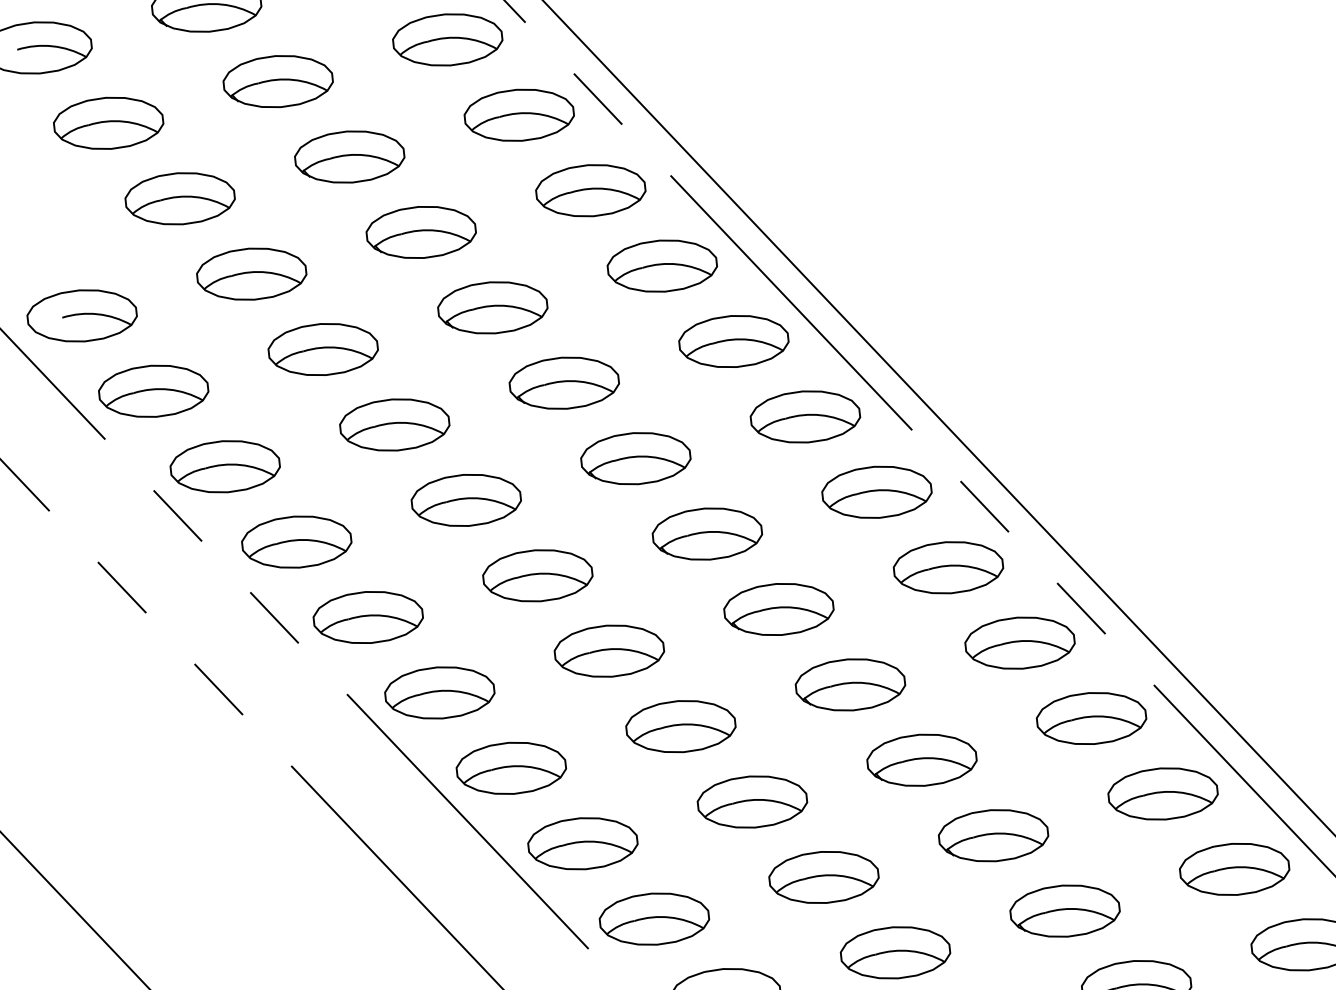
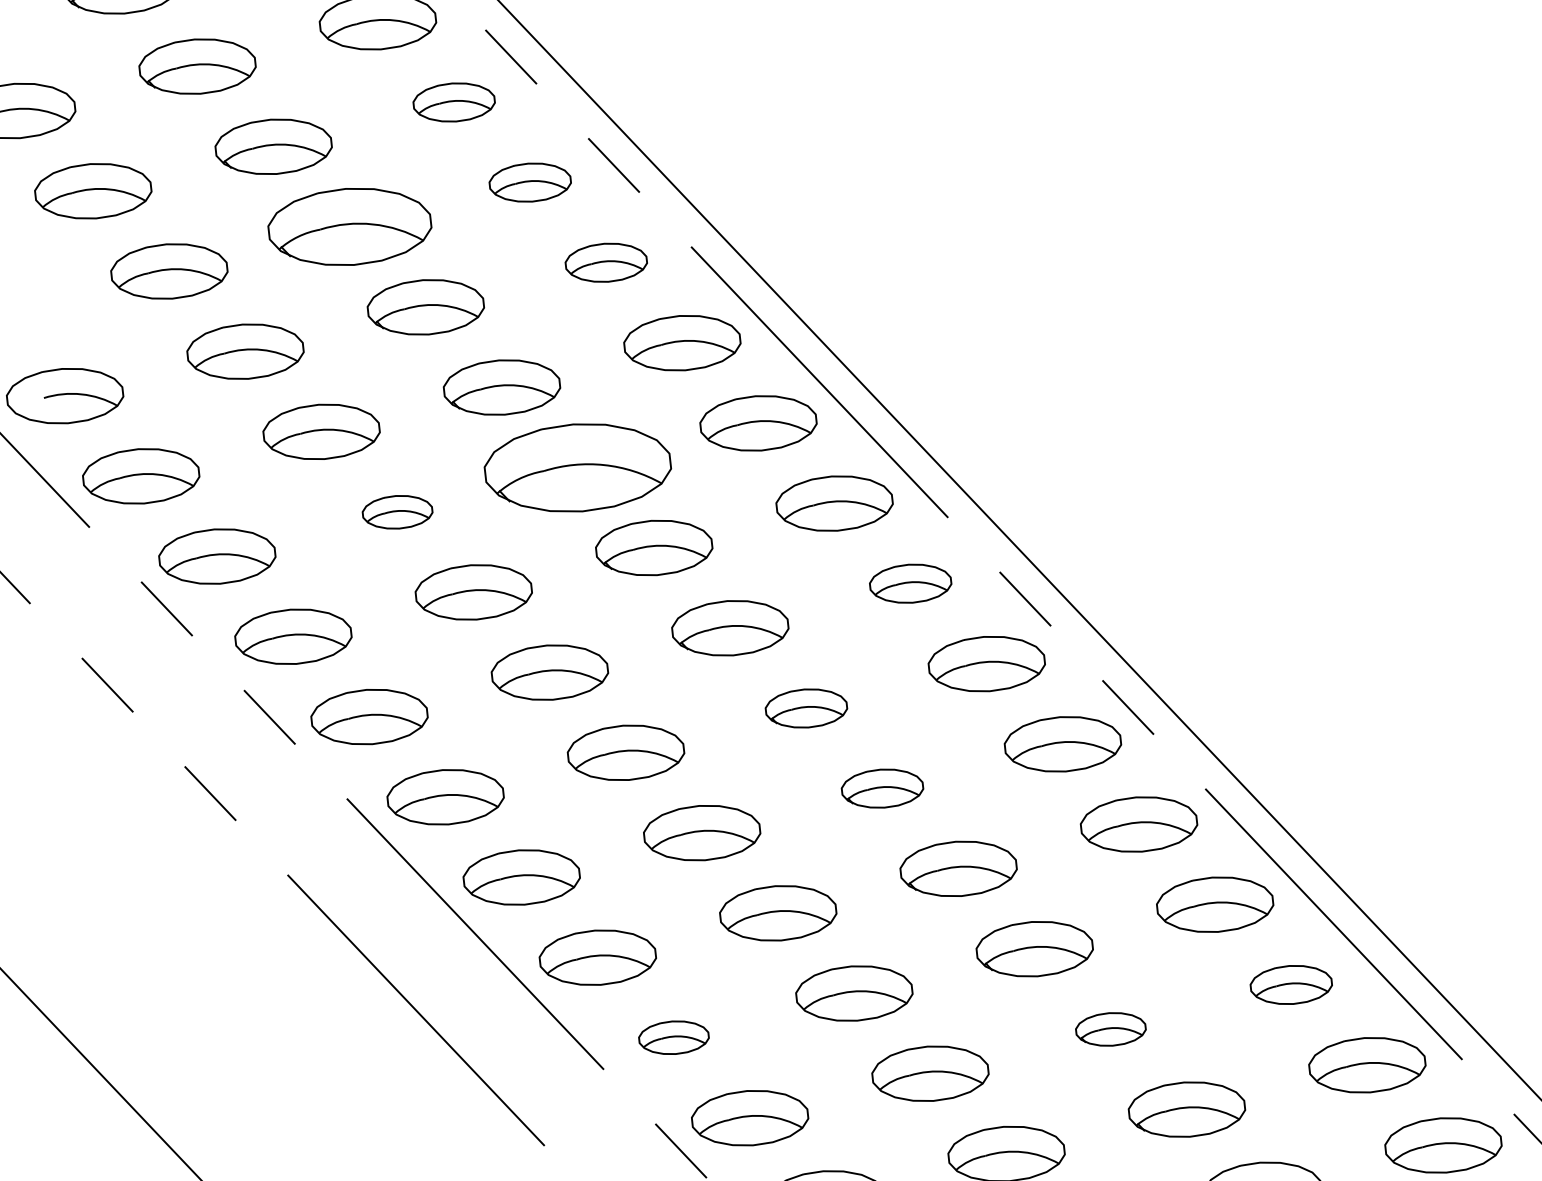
part: (448, 39) -> (454, 102), size x0.7
part: (519, 115) -> (530, 182), size x0.7
part: (349, 157) -> (349, 227), size x1.4
part: (591, 190) -> (606, 262), size x0.7
part: (564, 383) -> (578, 467), size x1.6
part: (394, 425) -> (397, 512), size x0.6
part: (876, 492) -> (910, 583), size x0.7
part: (779, 609) -> (806, 708), size x0.7
part: (850, 684) -> (882, 788), size x0.7
part: (1234, 868) -> (1291, 984), size x0.7
part: (1064, 911) -> (1110, 1029), size x0.6
part: (653, 918) -> (673, 1037), size x0.6

